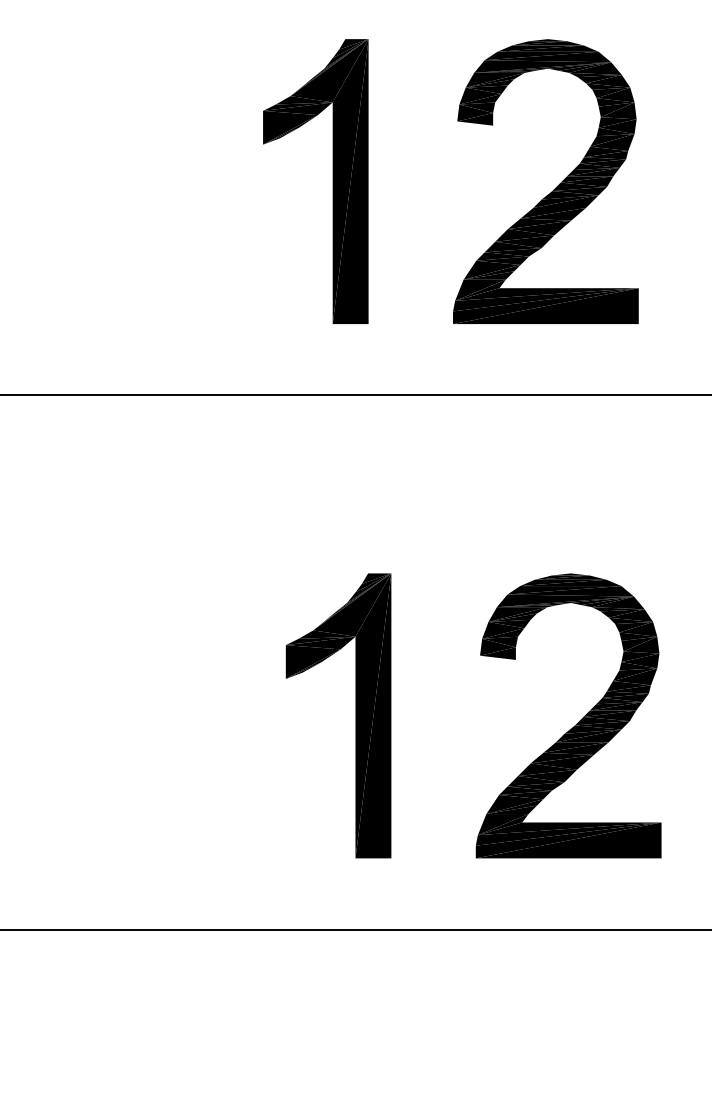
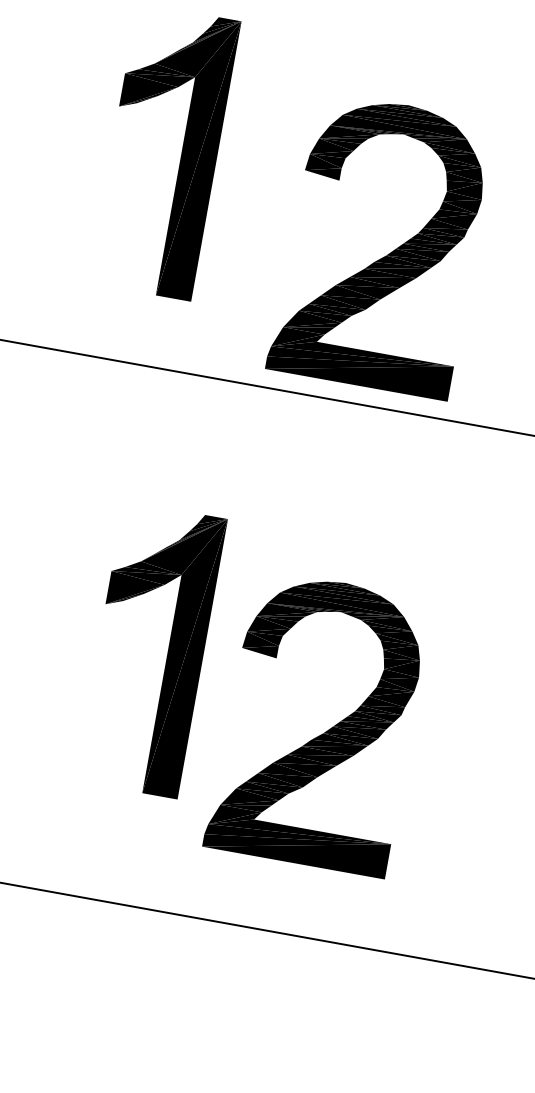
part: (553, 189) -> (387, 254), moved
part: (355, 715) -> (167, 652), moved

